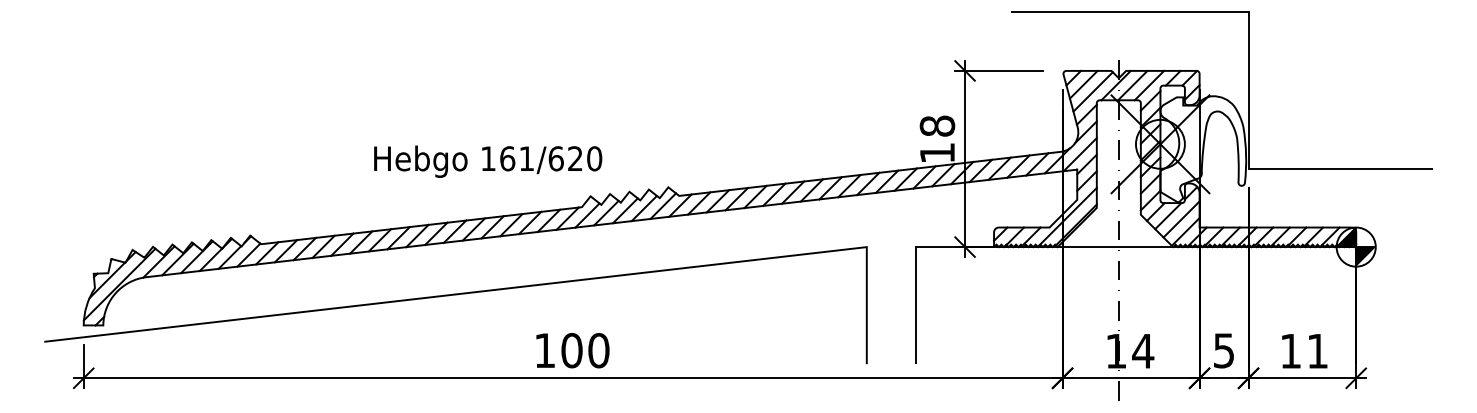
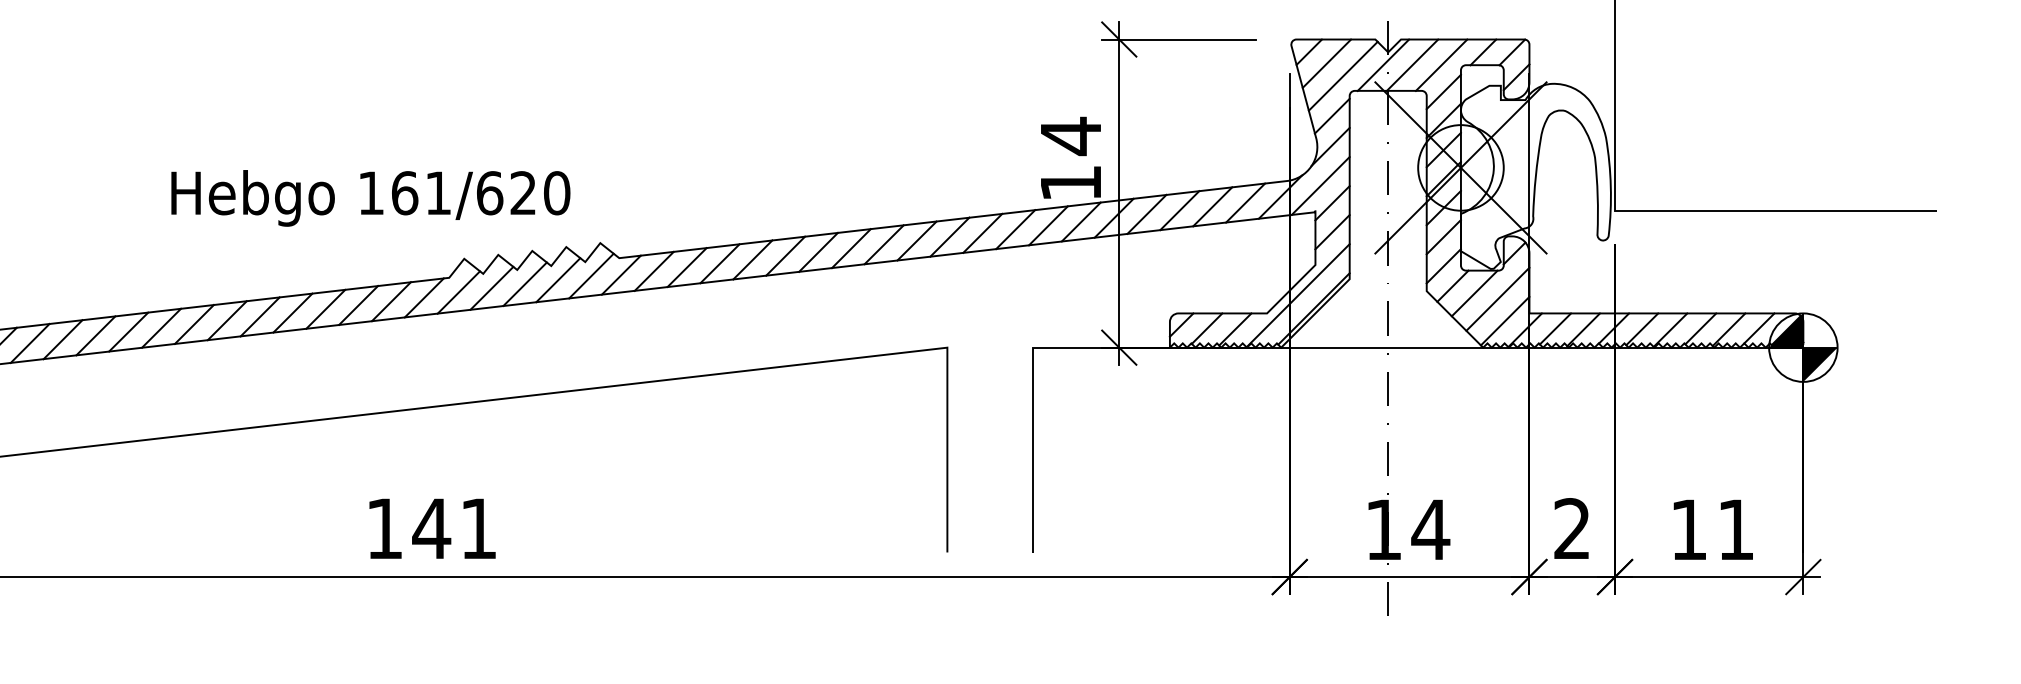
text: (937, 126) -> (1071, 136), 18 -> 14
text: (488, 161) -> (371, 197), moved
text: (584, 350) -> (453, 528), 100 -> 141
text: (1223, 350) -> (1571, 528), 5 -> 2

